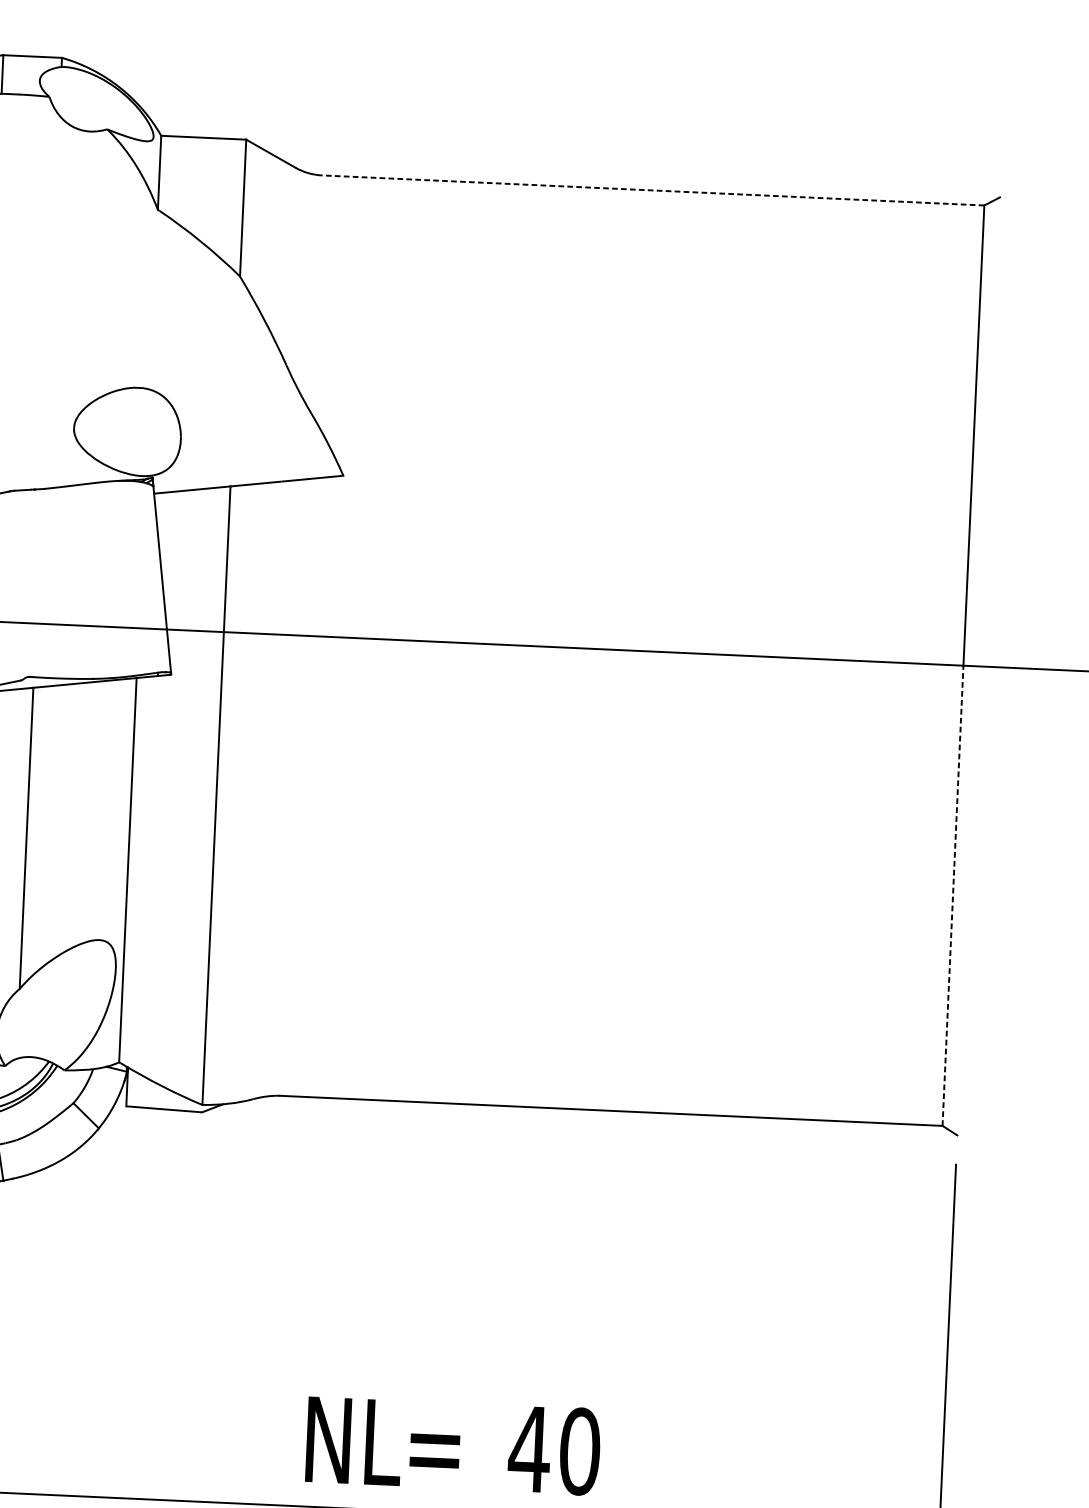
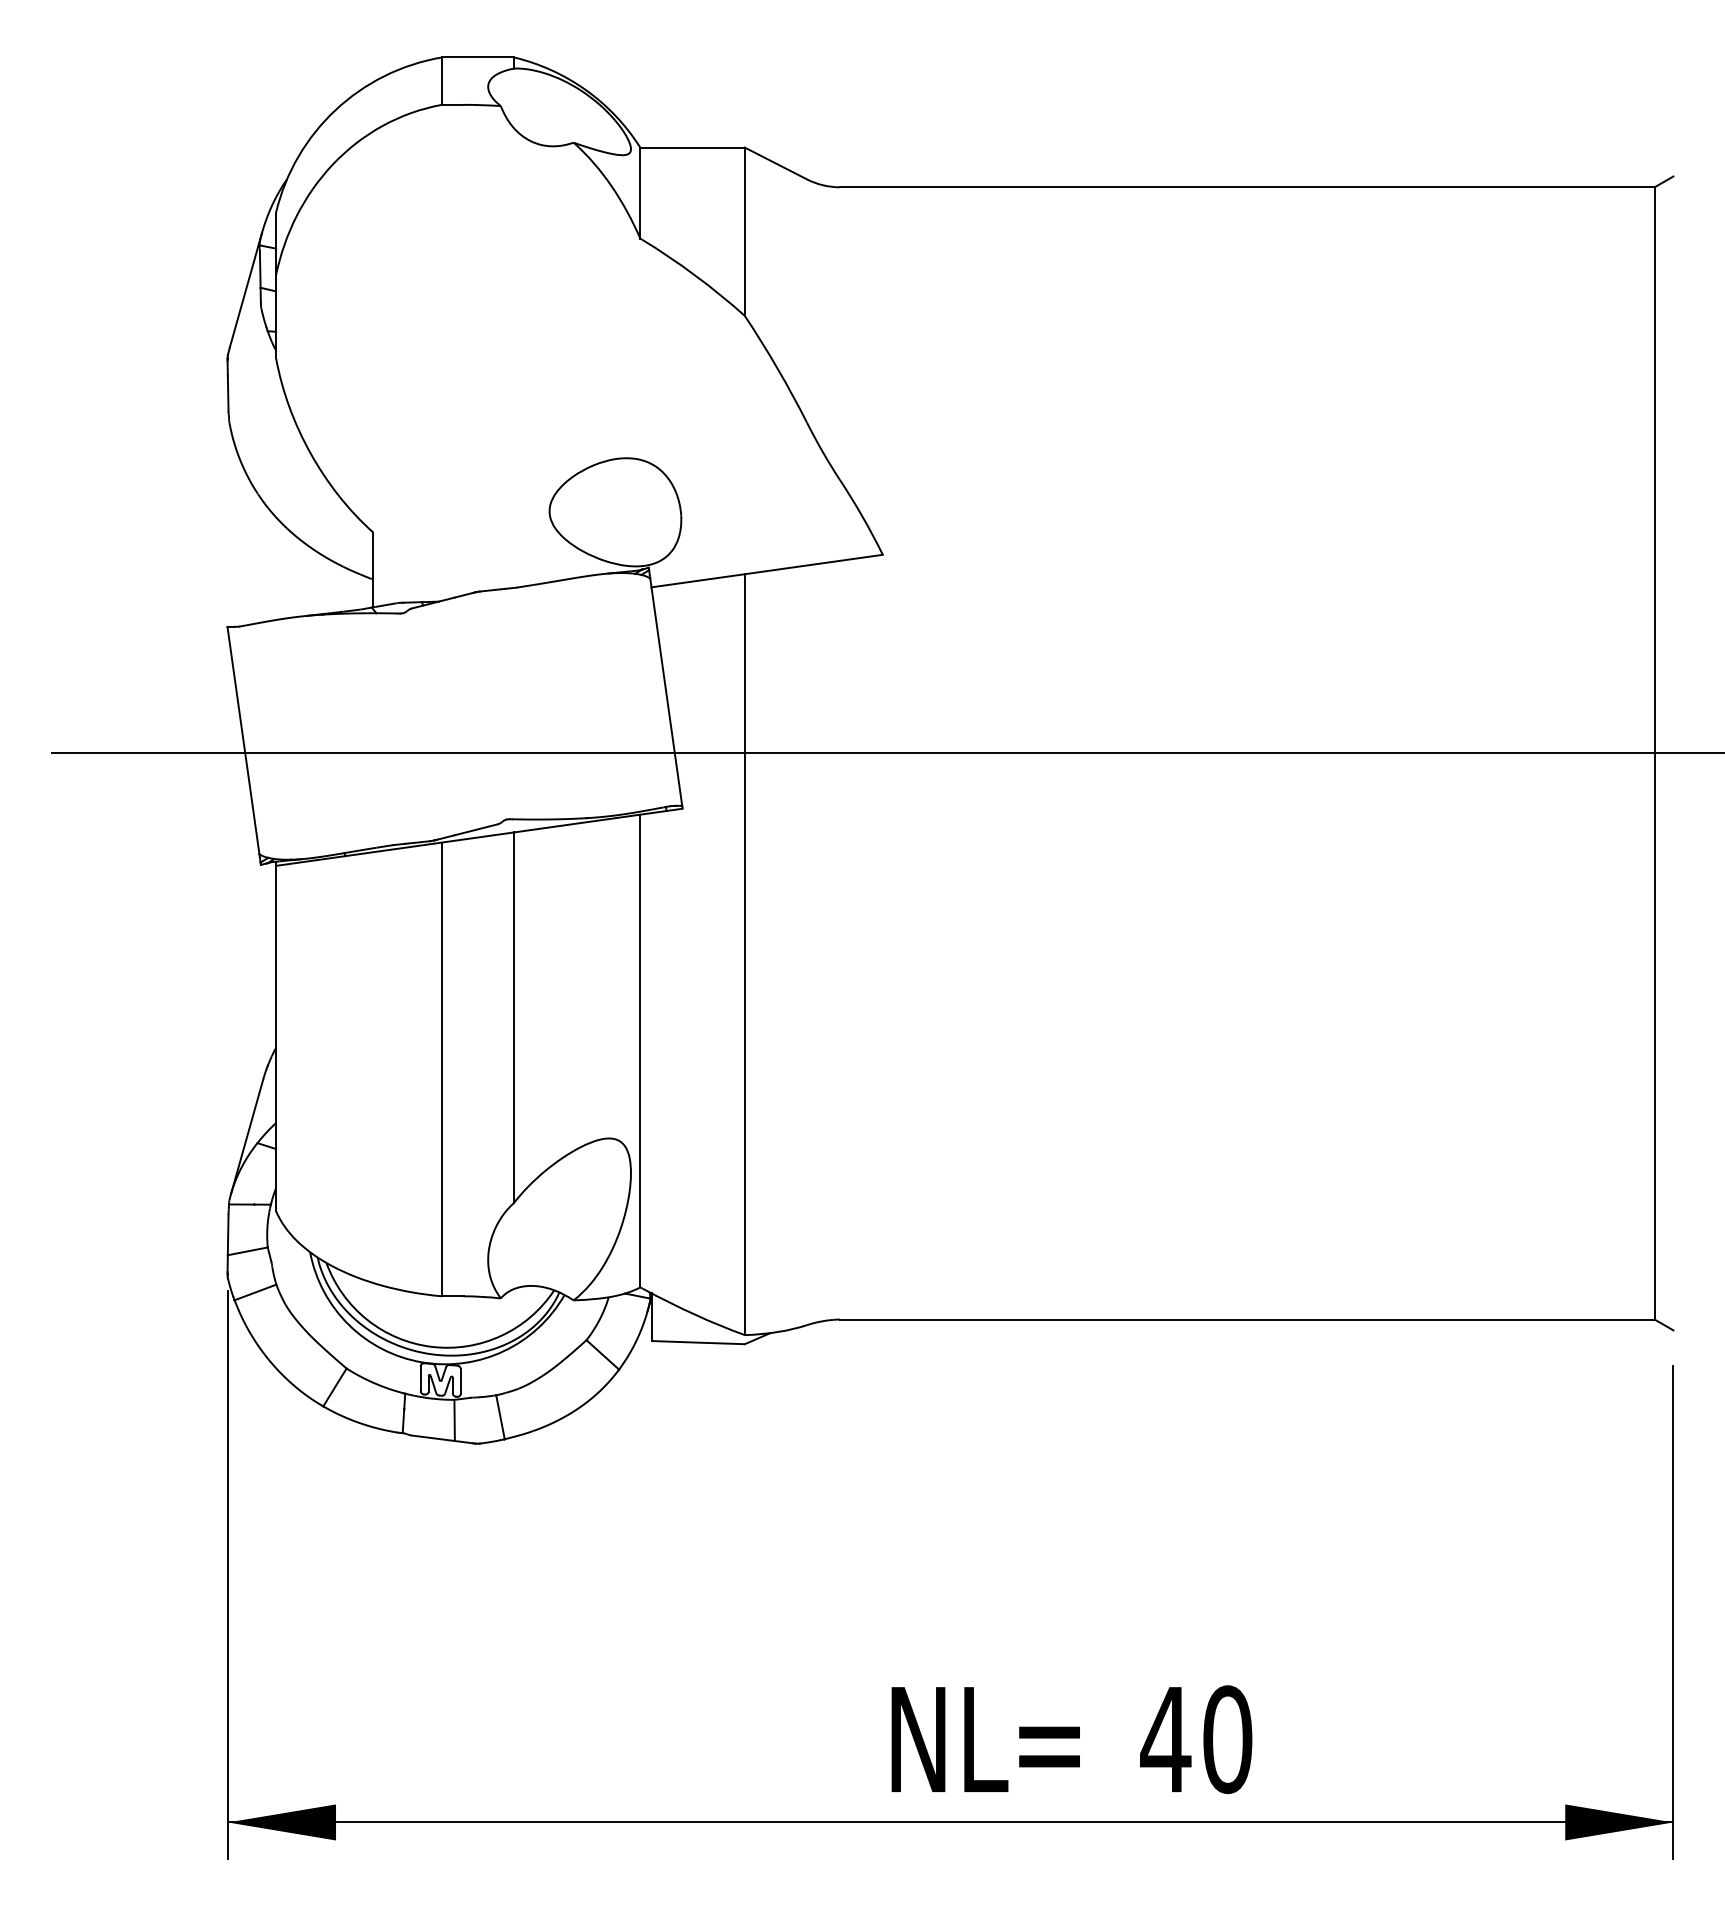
line: (652, 190) -> (1246, 187), dashed -> solid
line: (952, 895) -> (1654, 1036), dashed -> solid

